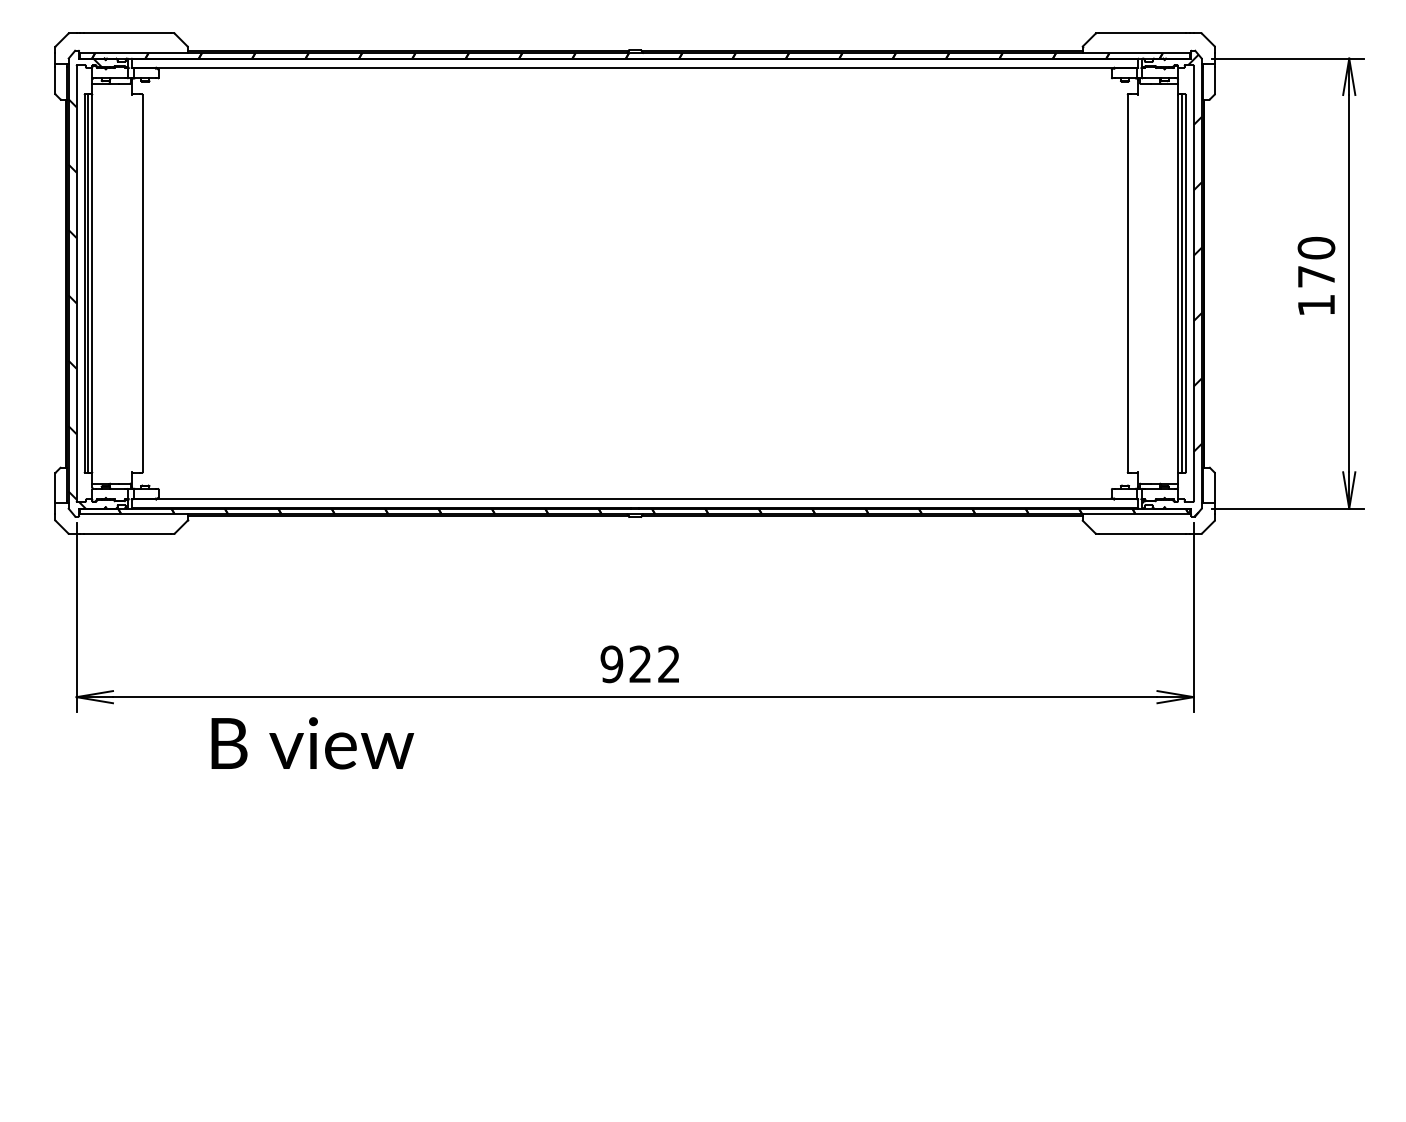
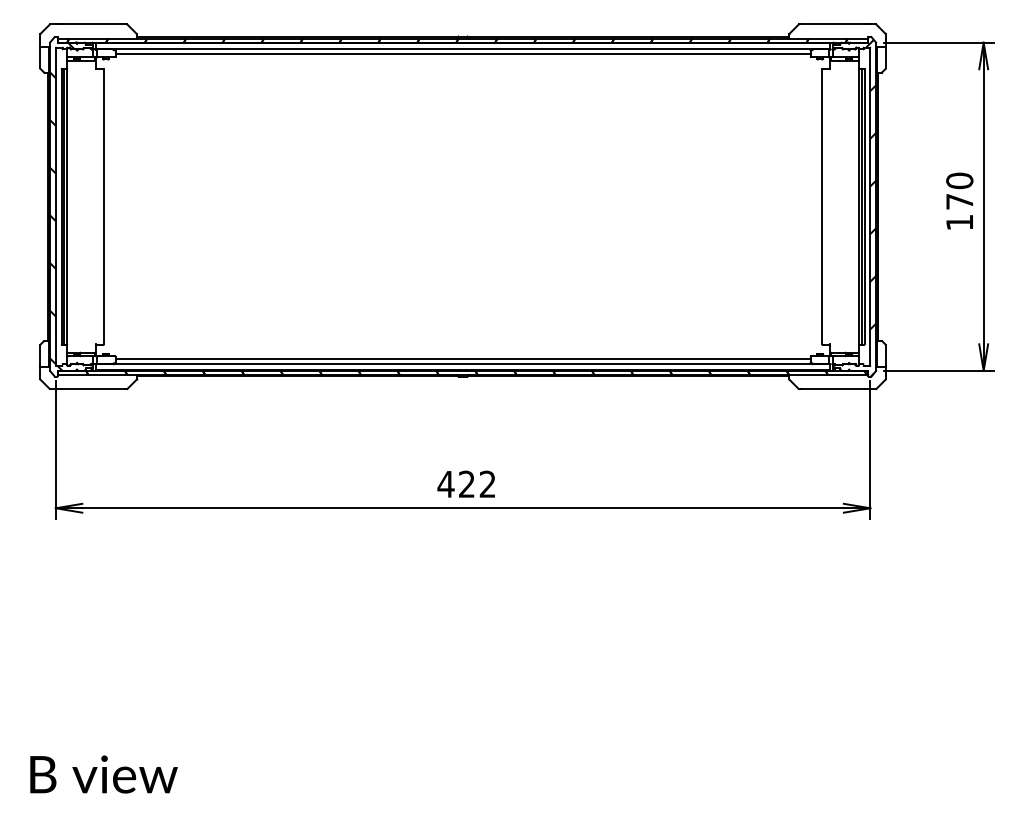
line: (634, 74) -> (462, 54), added
line: (634, 492) -> (462, 359), added
text: (611, 664) -> (445, 484), 922 -> 422
text: (312, 743) -> (103, 774), moved

